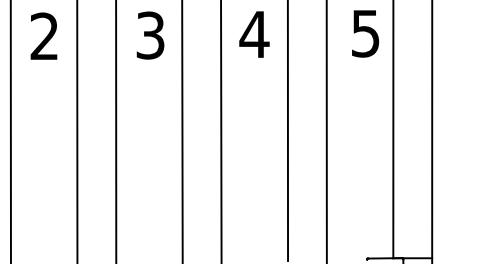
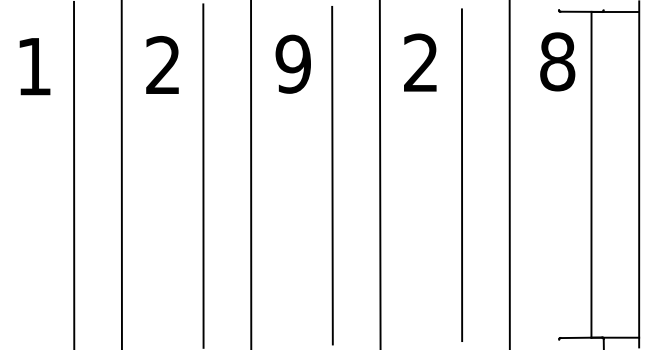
text: (365, 33) -> (557, 61), 5 -> 8
text: (149, 34) -> (292, 63), 3 -> 9
text: (254, 34) -> (420, 62), 4 -> 2

